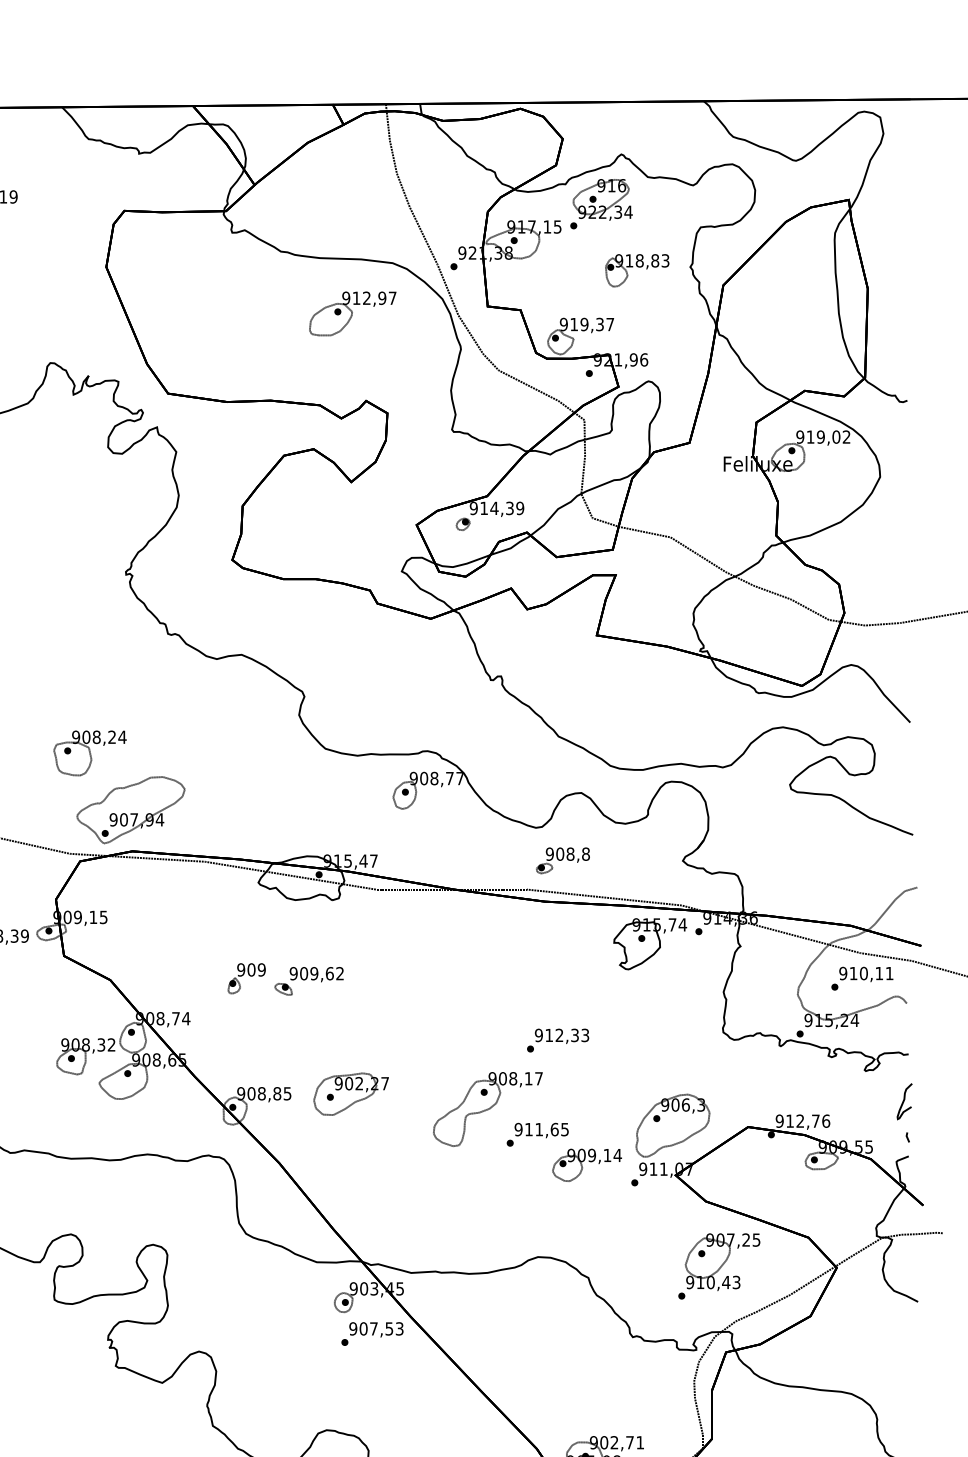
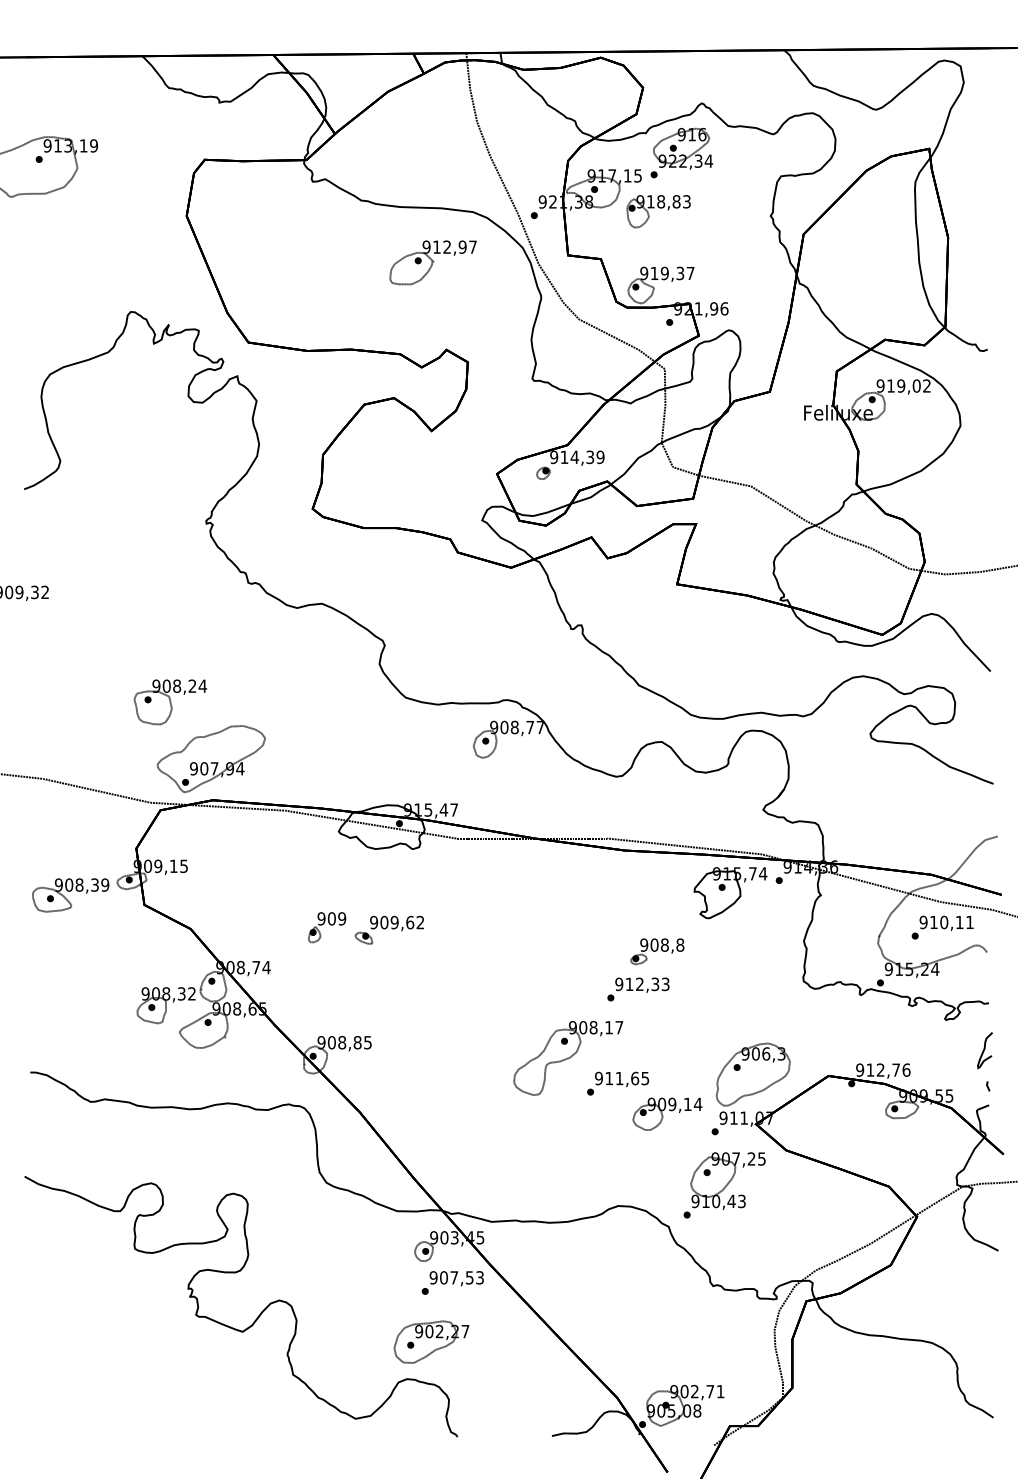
part: (637, 270) -> (658, 211), moved
part: (563, 860) -> (657, 951), moved
part: (351, 1093) -> (431, 1341), moved
part: (719, 1266) -> (724, 1185), moved

